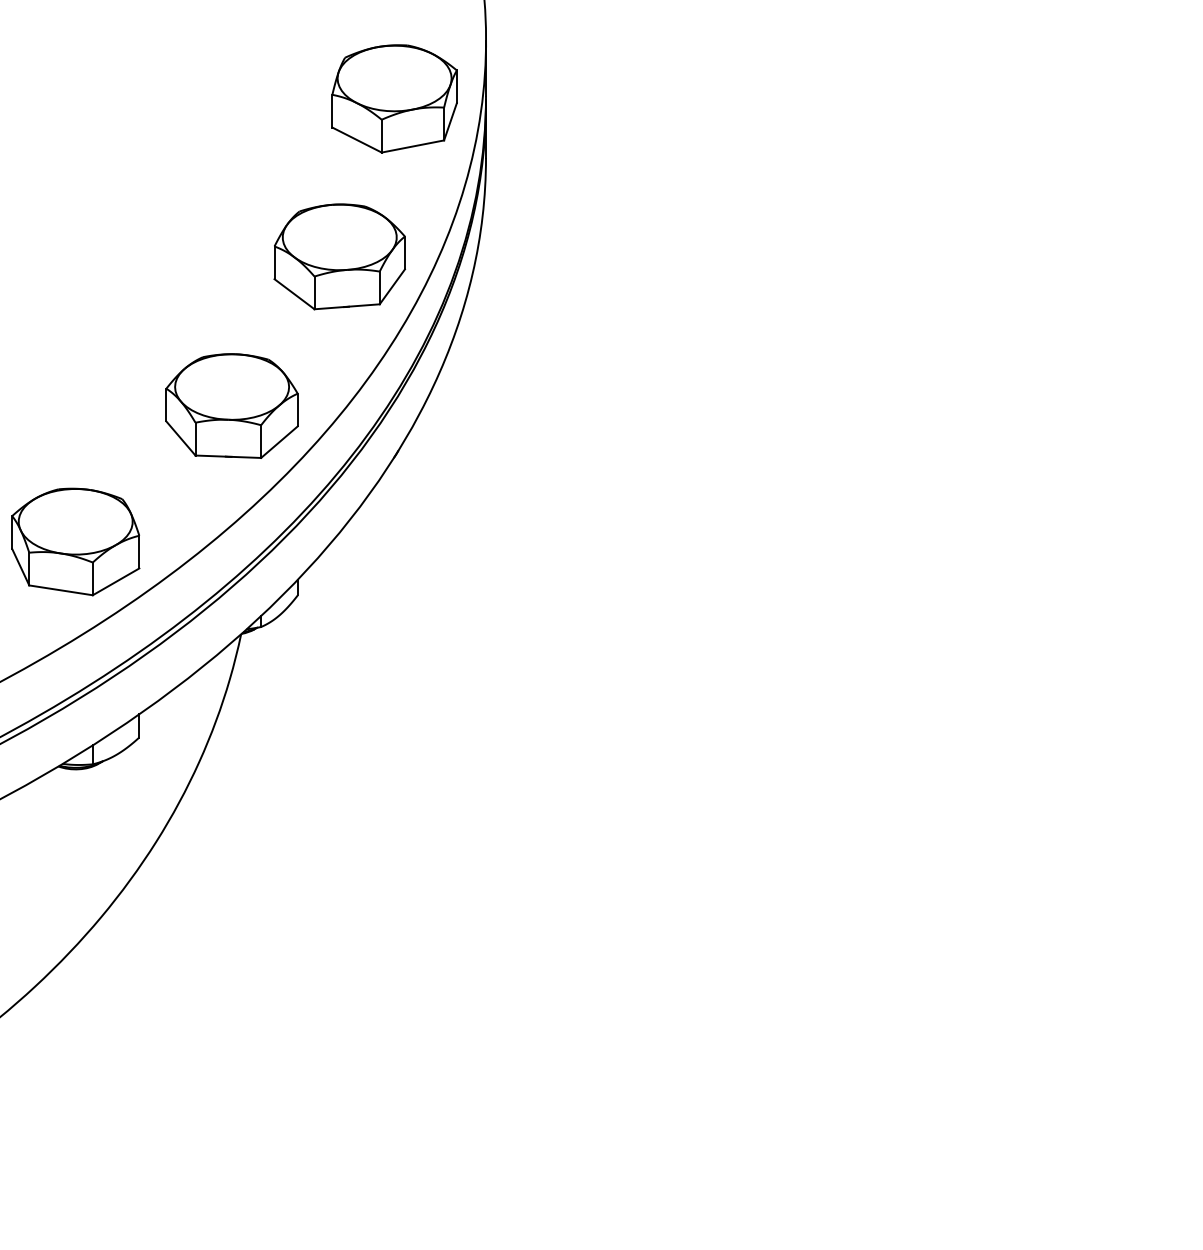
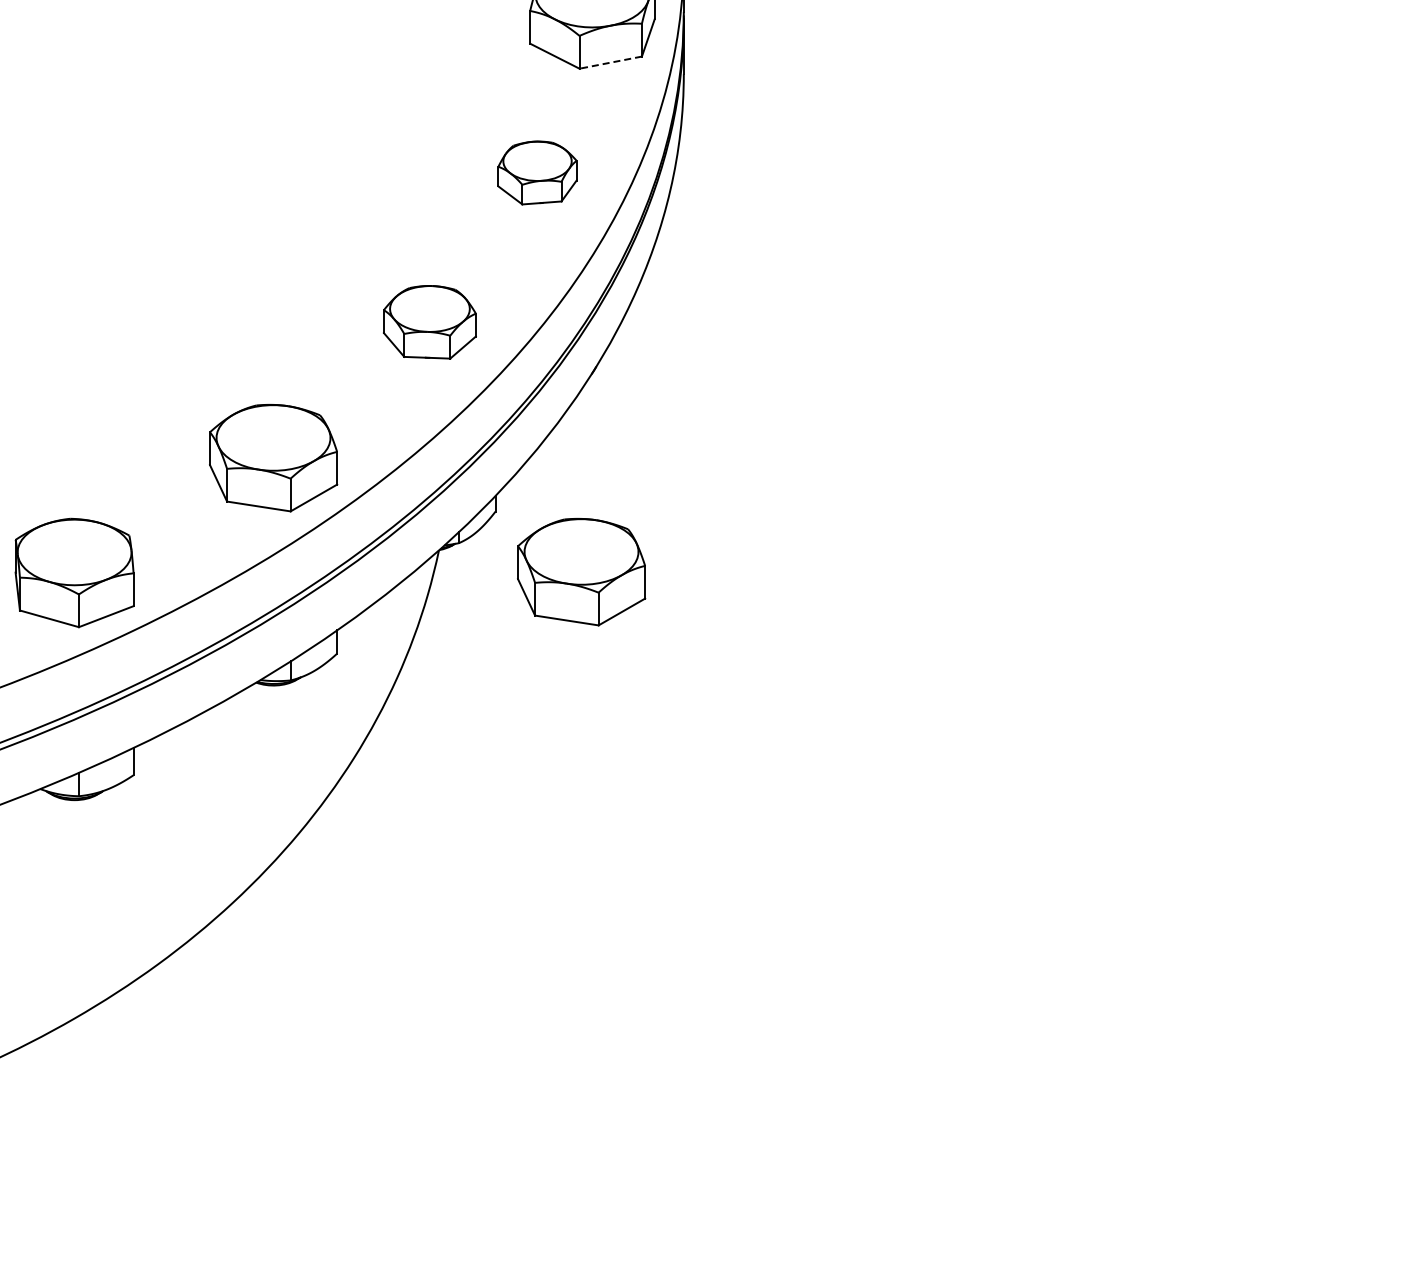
line: (412, 146) -> (610, 62), solid -> dashed
part: (339, 256) -> (537, 172), size x0.6
part: (231, 406) -> (429, 322), size x0.7
part: (383, 656) -> (581, 572), added

